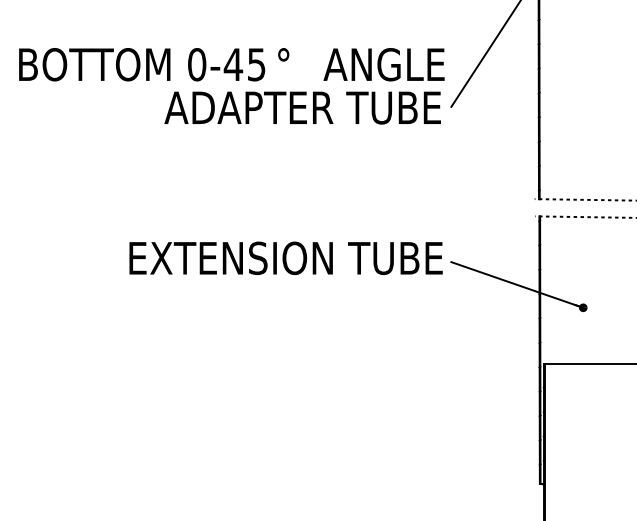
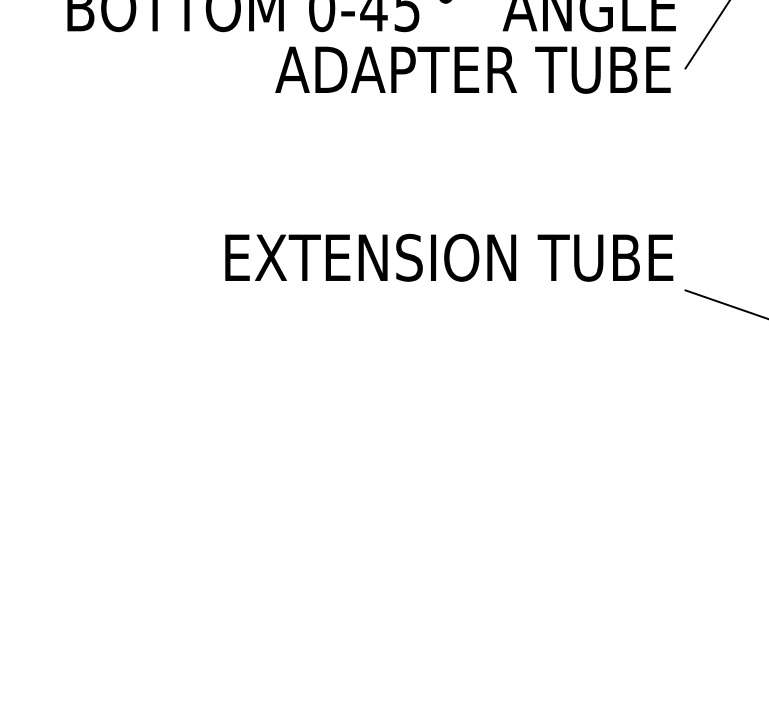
text: (285, 258) -> (448, 258), moved

